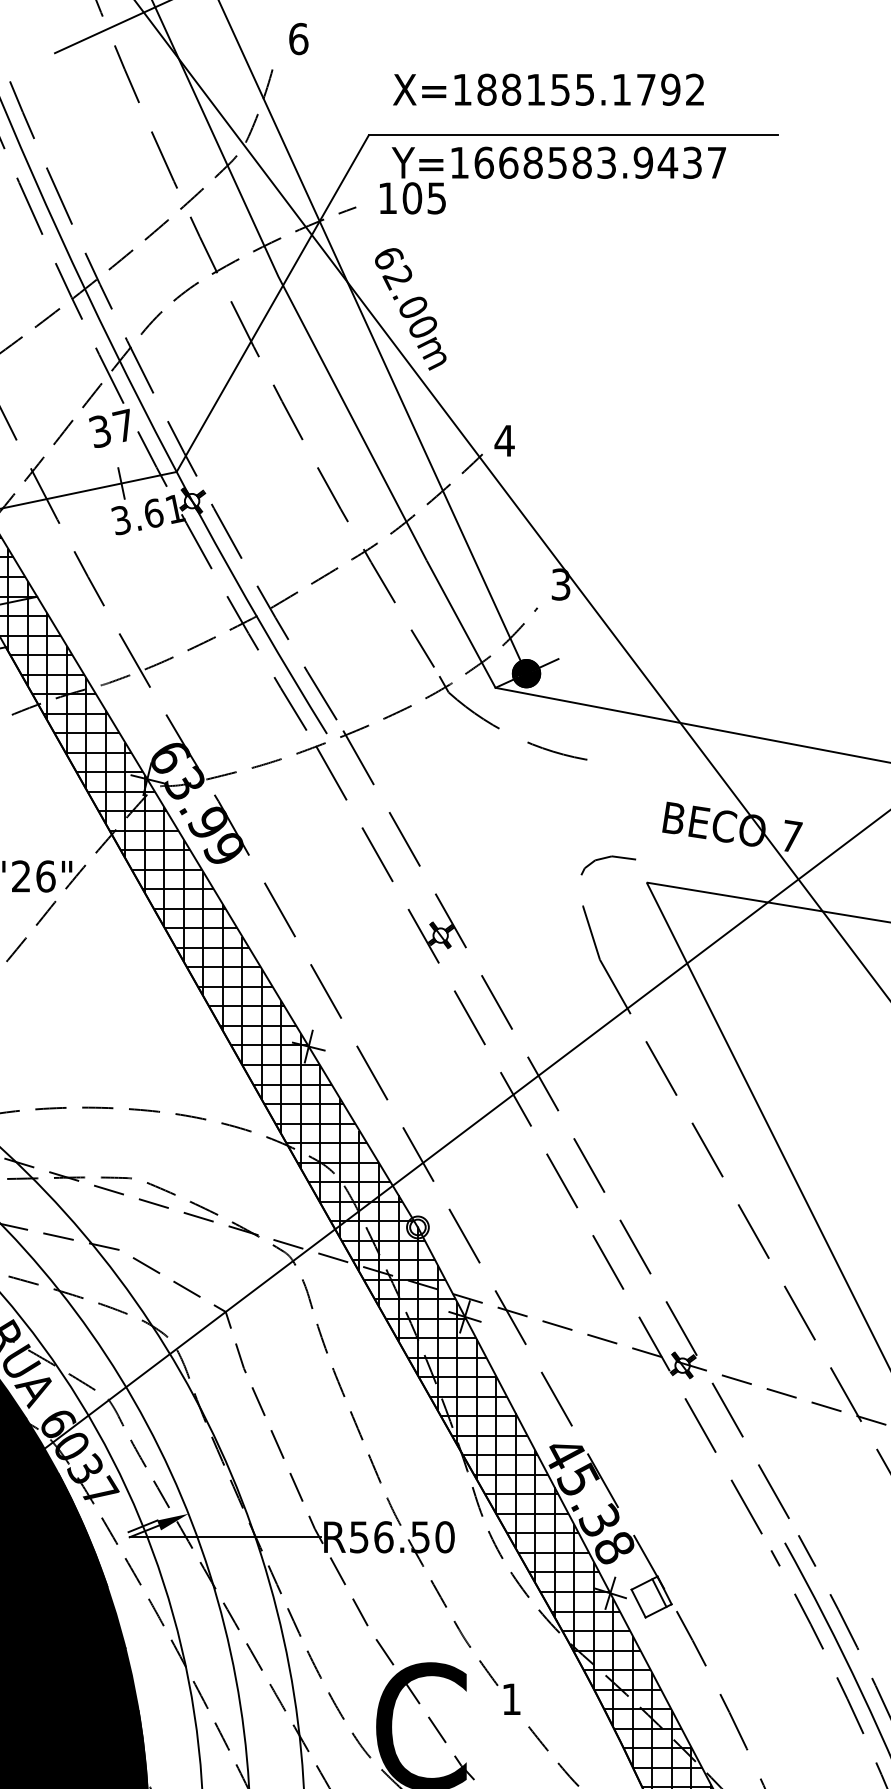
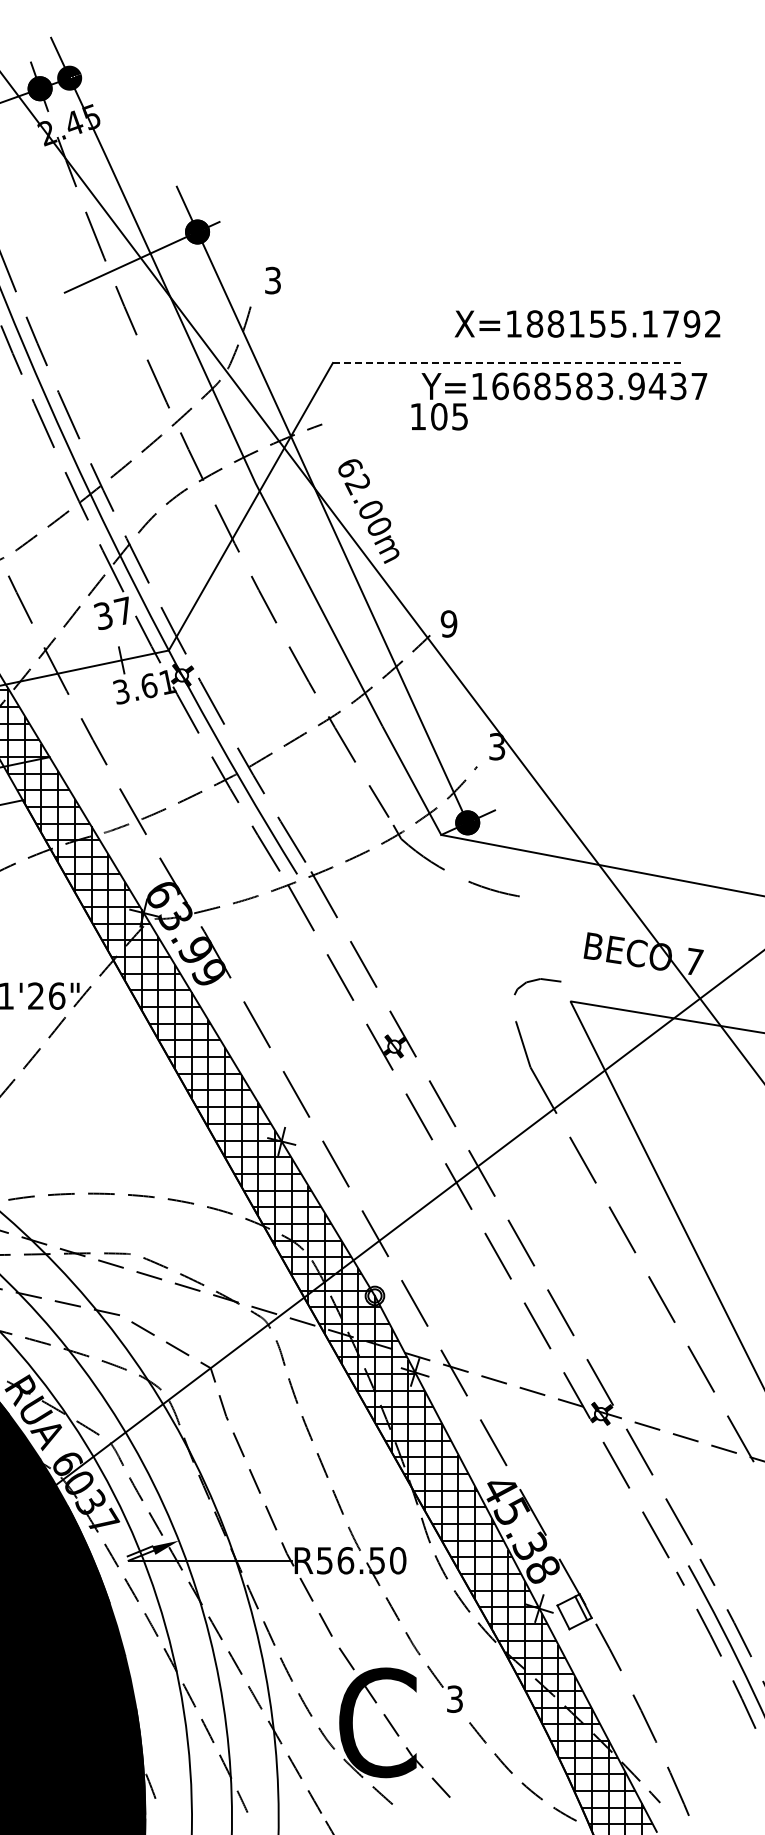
text: (299, 38) -> (273, 280), 6 -> 3
text: (548, 89) -> (587, 323), moved
line: (573, 136) -> (507, 363), solid -> dashed
text: (553, 180) -> (559, 401), moved
text: (504, 440) -> (448, 623), 4 -> 9
text: (511, 1698) -> (454, 1698), 1 -> 3

